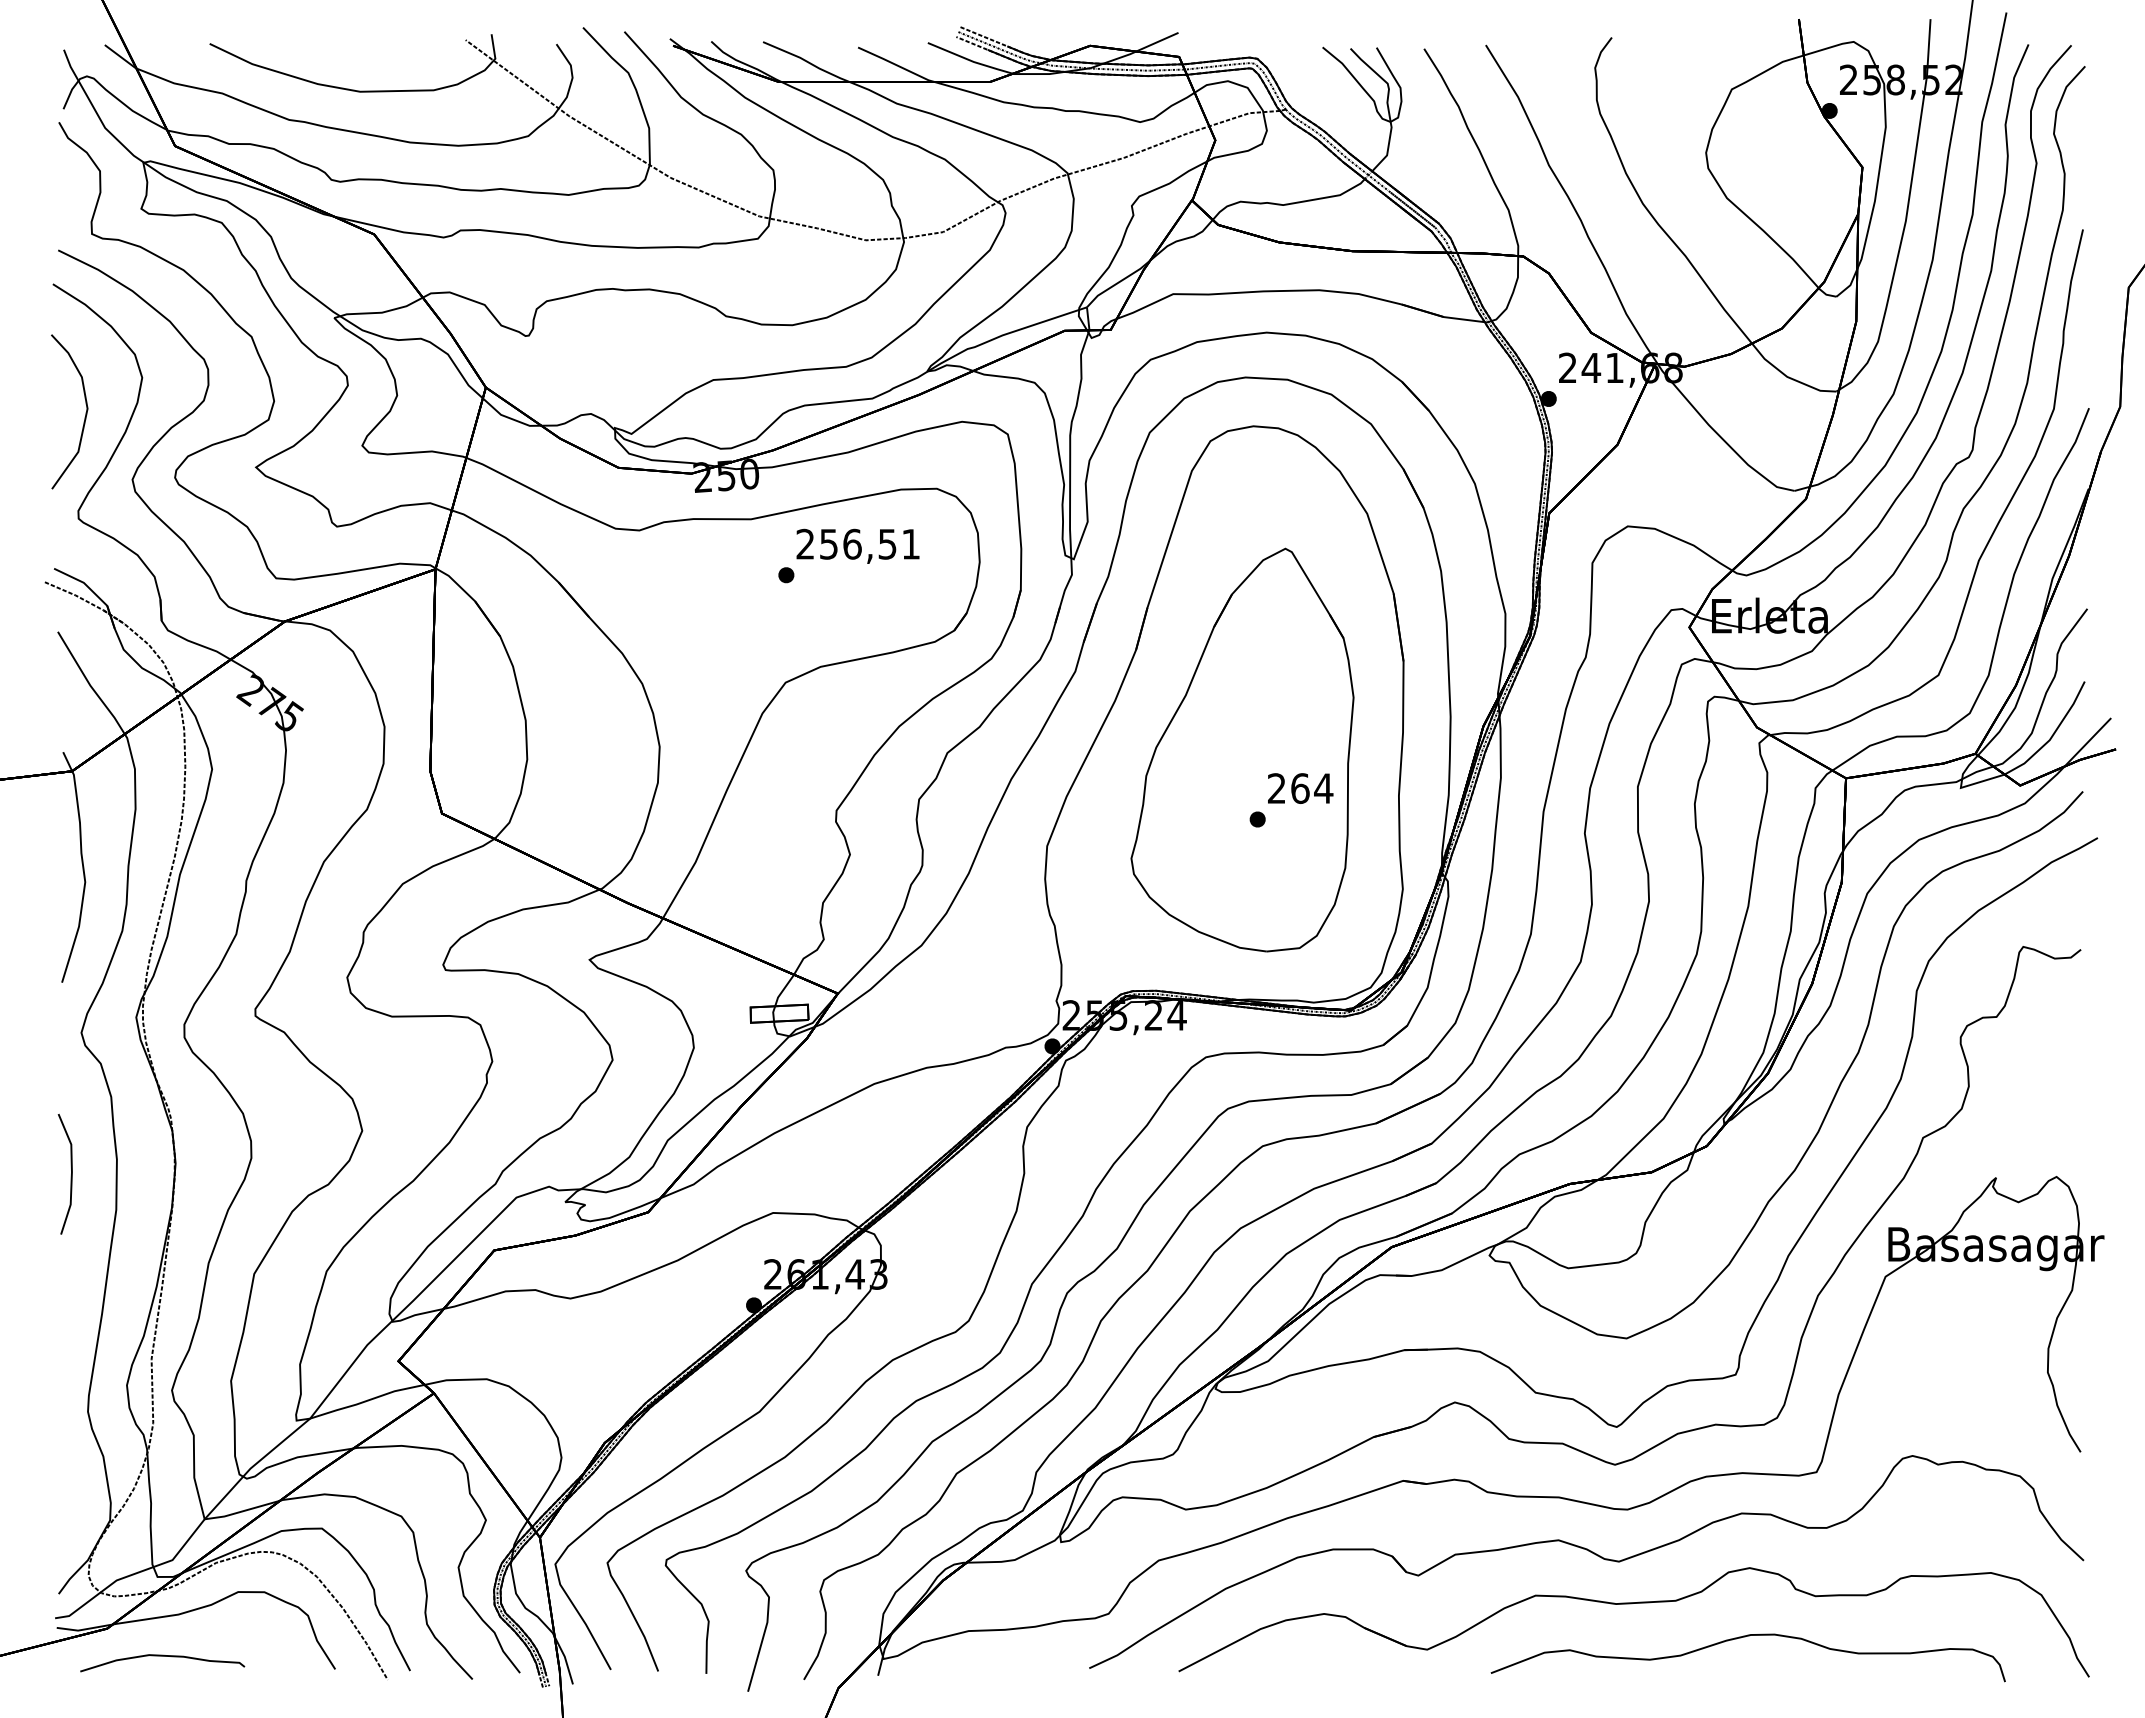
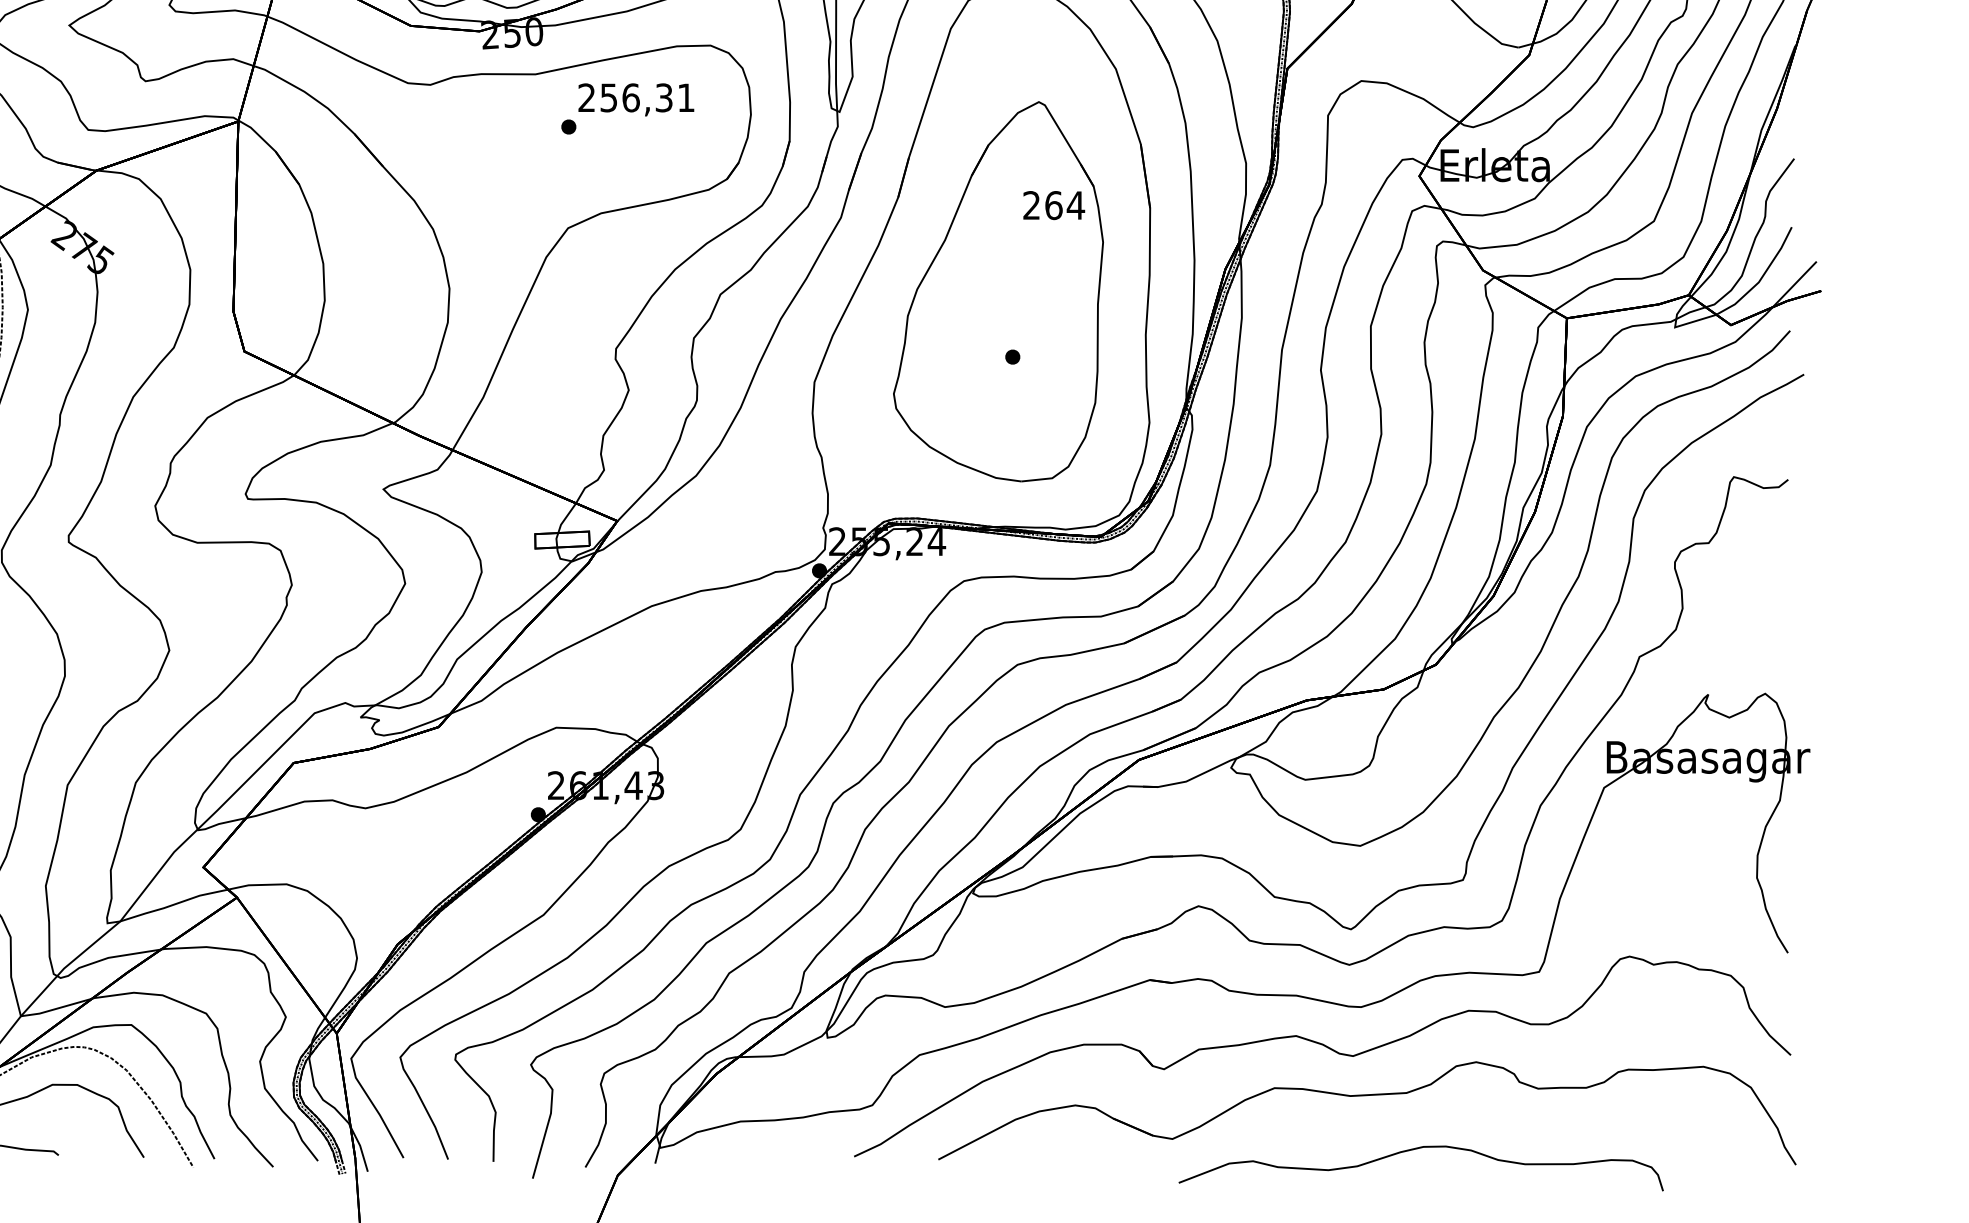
text: (887, 543) -> (664, 97), 256,51 -> 256,31
text: (1300, 788) -> (1054, 205), moved
curve: (1741, 1638) -> (1414, 1150), moved

